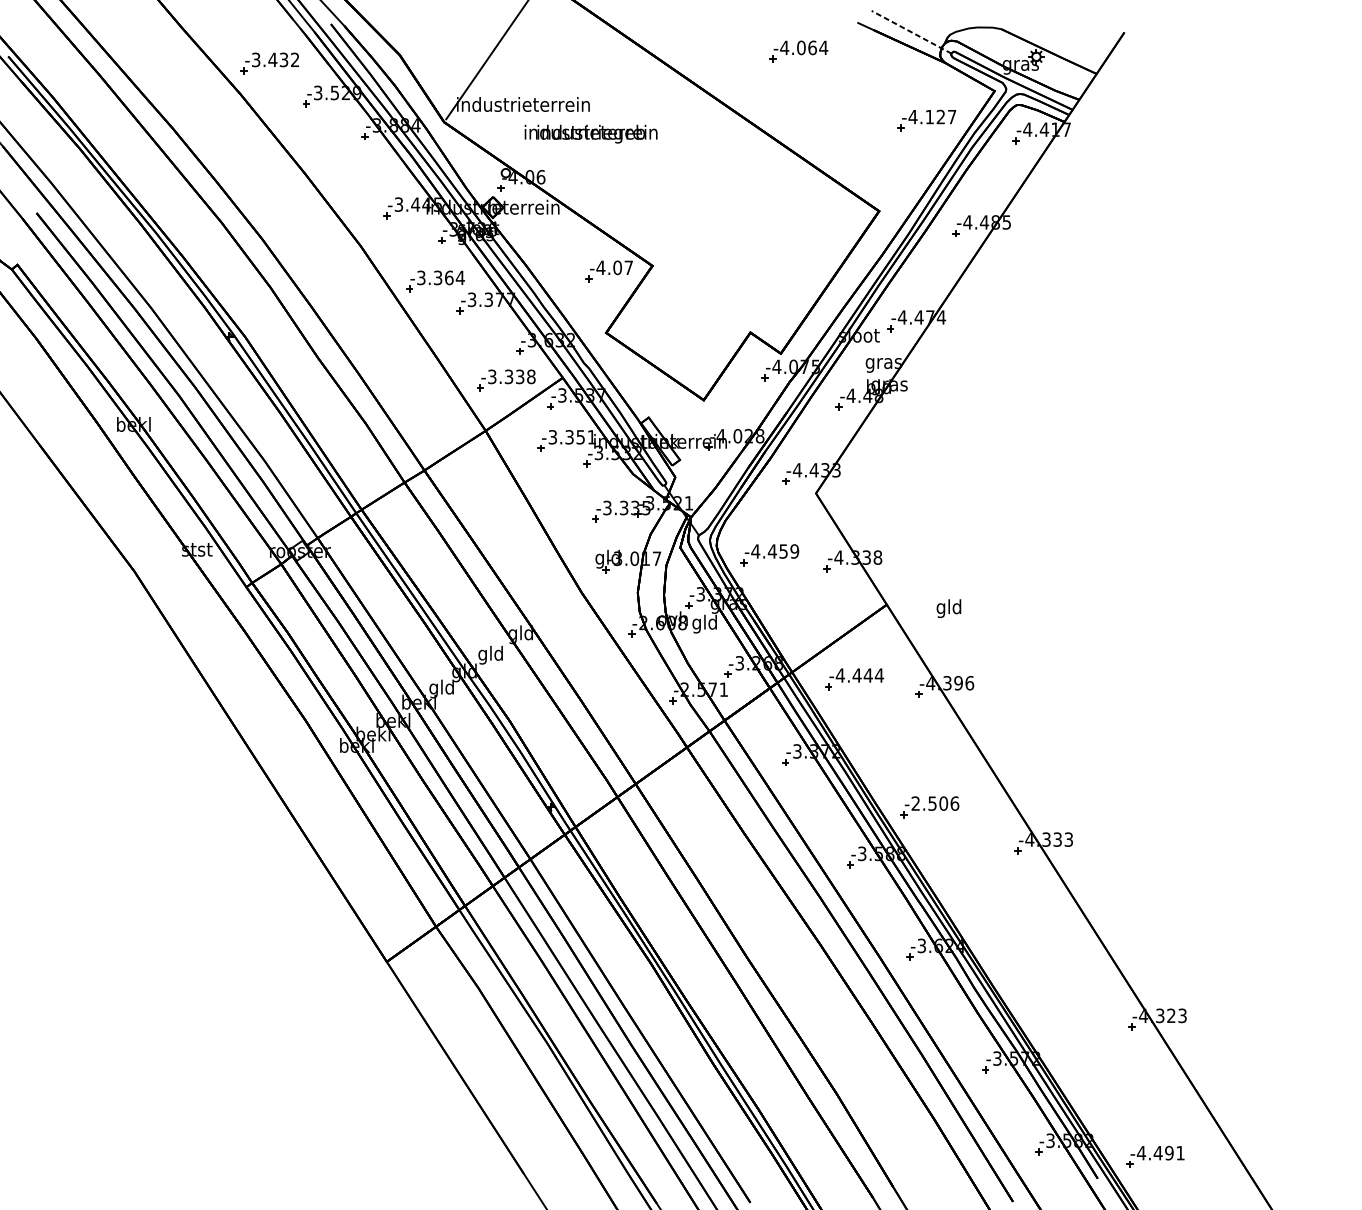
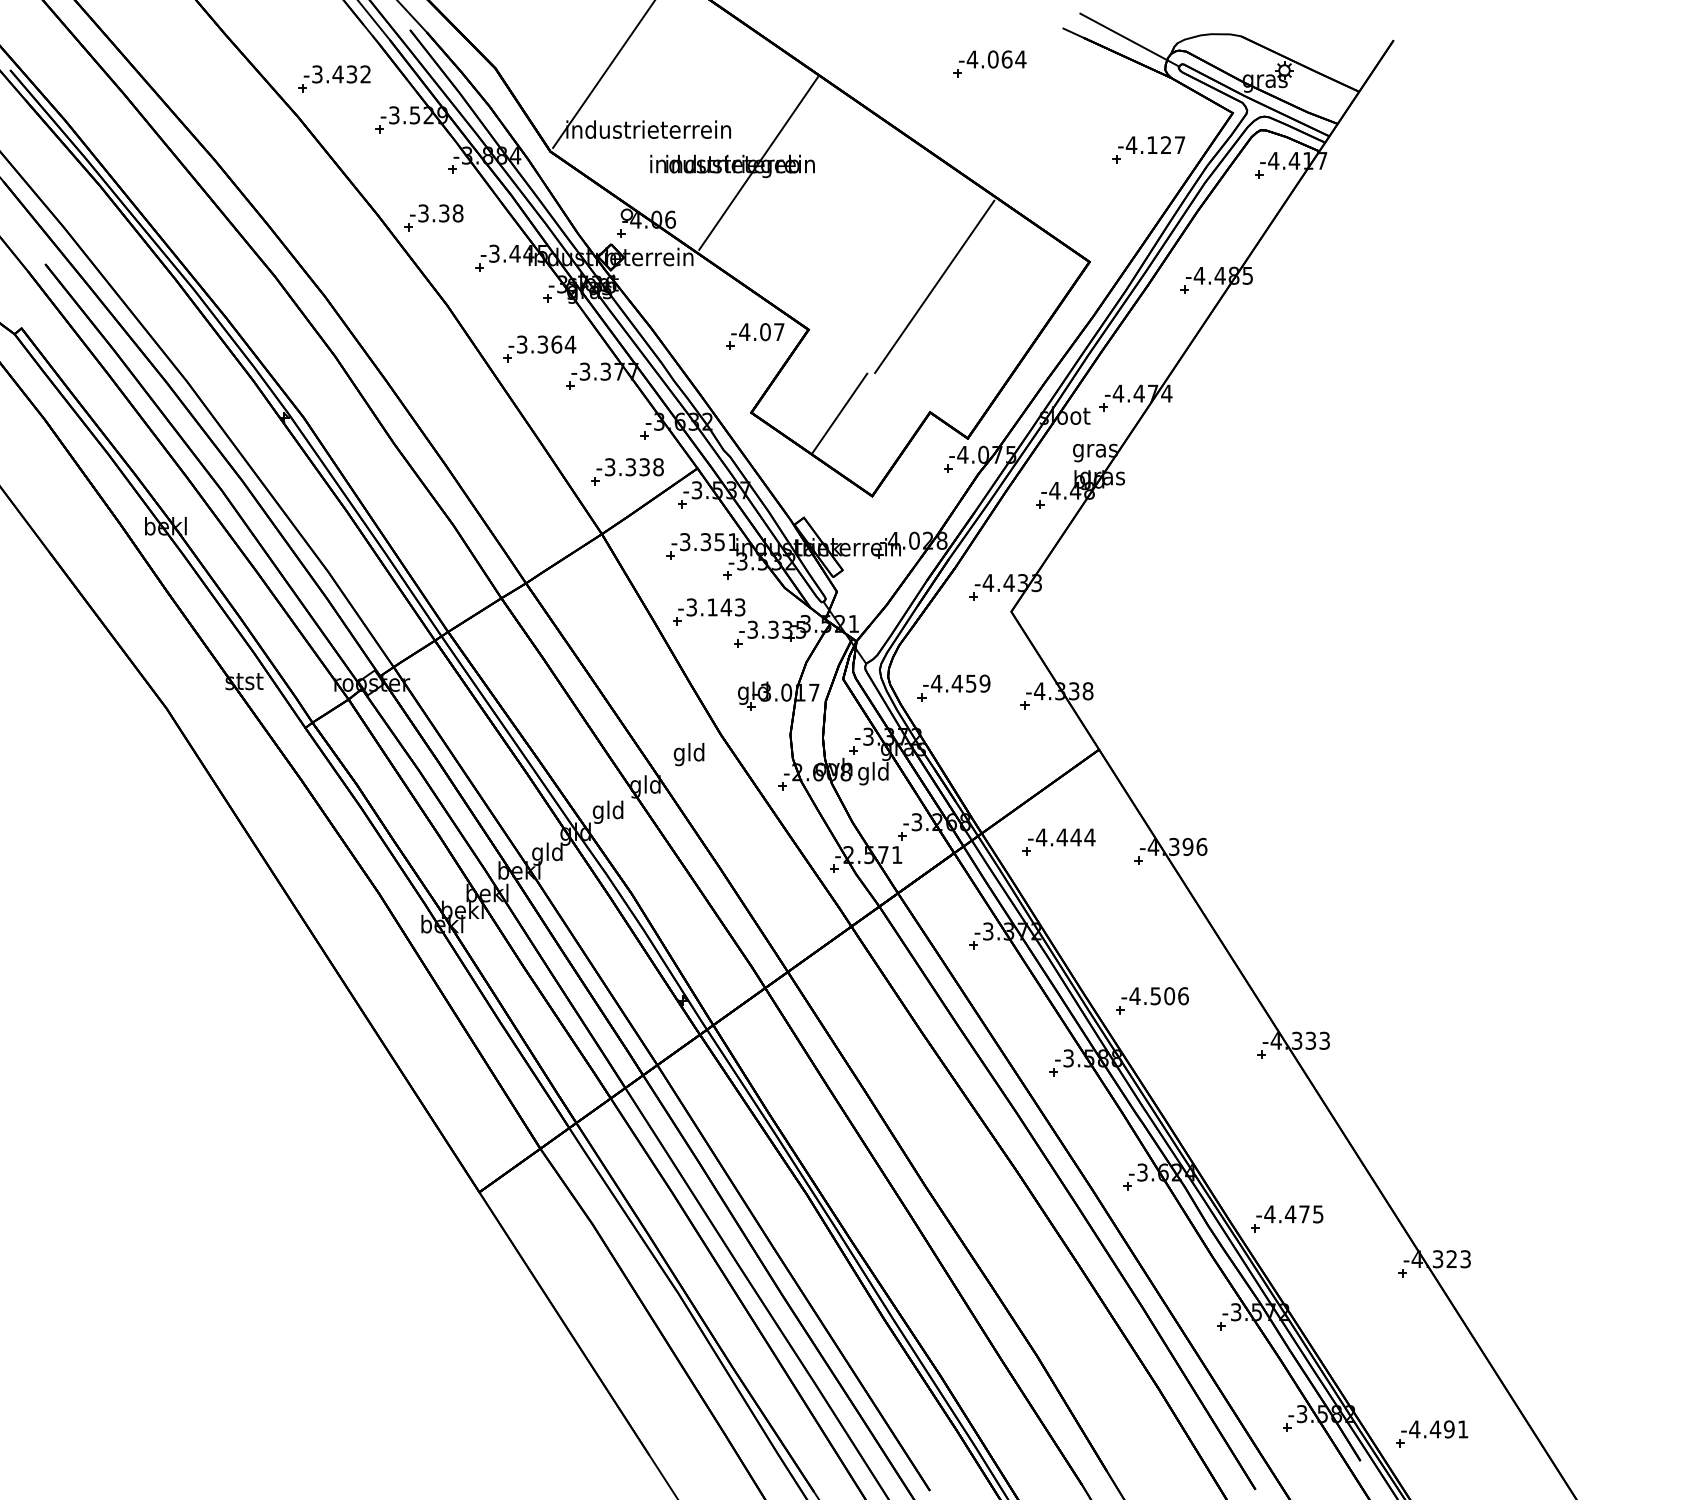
line: (911, 31) -> (1129, 39), dashed -> solid
line: (612, 131) -> (758, 162), added
part: (349, 175) -> (433, 217), added
line: (754, 231) -> (934, 286), added
line: (677, 332) -> (839, 412), added
part: (572, 493) -> (709, 611), added
text: (948, 608) -> (688, 754), moved
text: (915, 803) -> (1134, 995), -2.506 -> -4.506
part: (1038, 982) -> (1287, 1218), added

